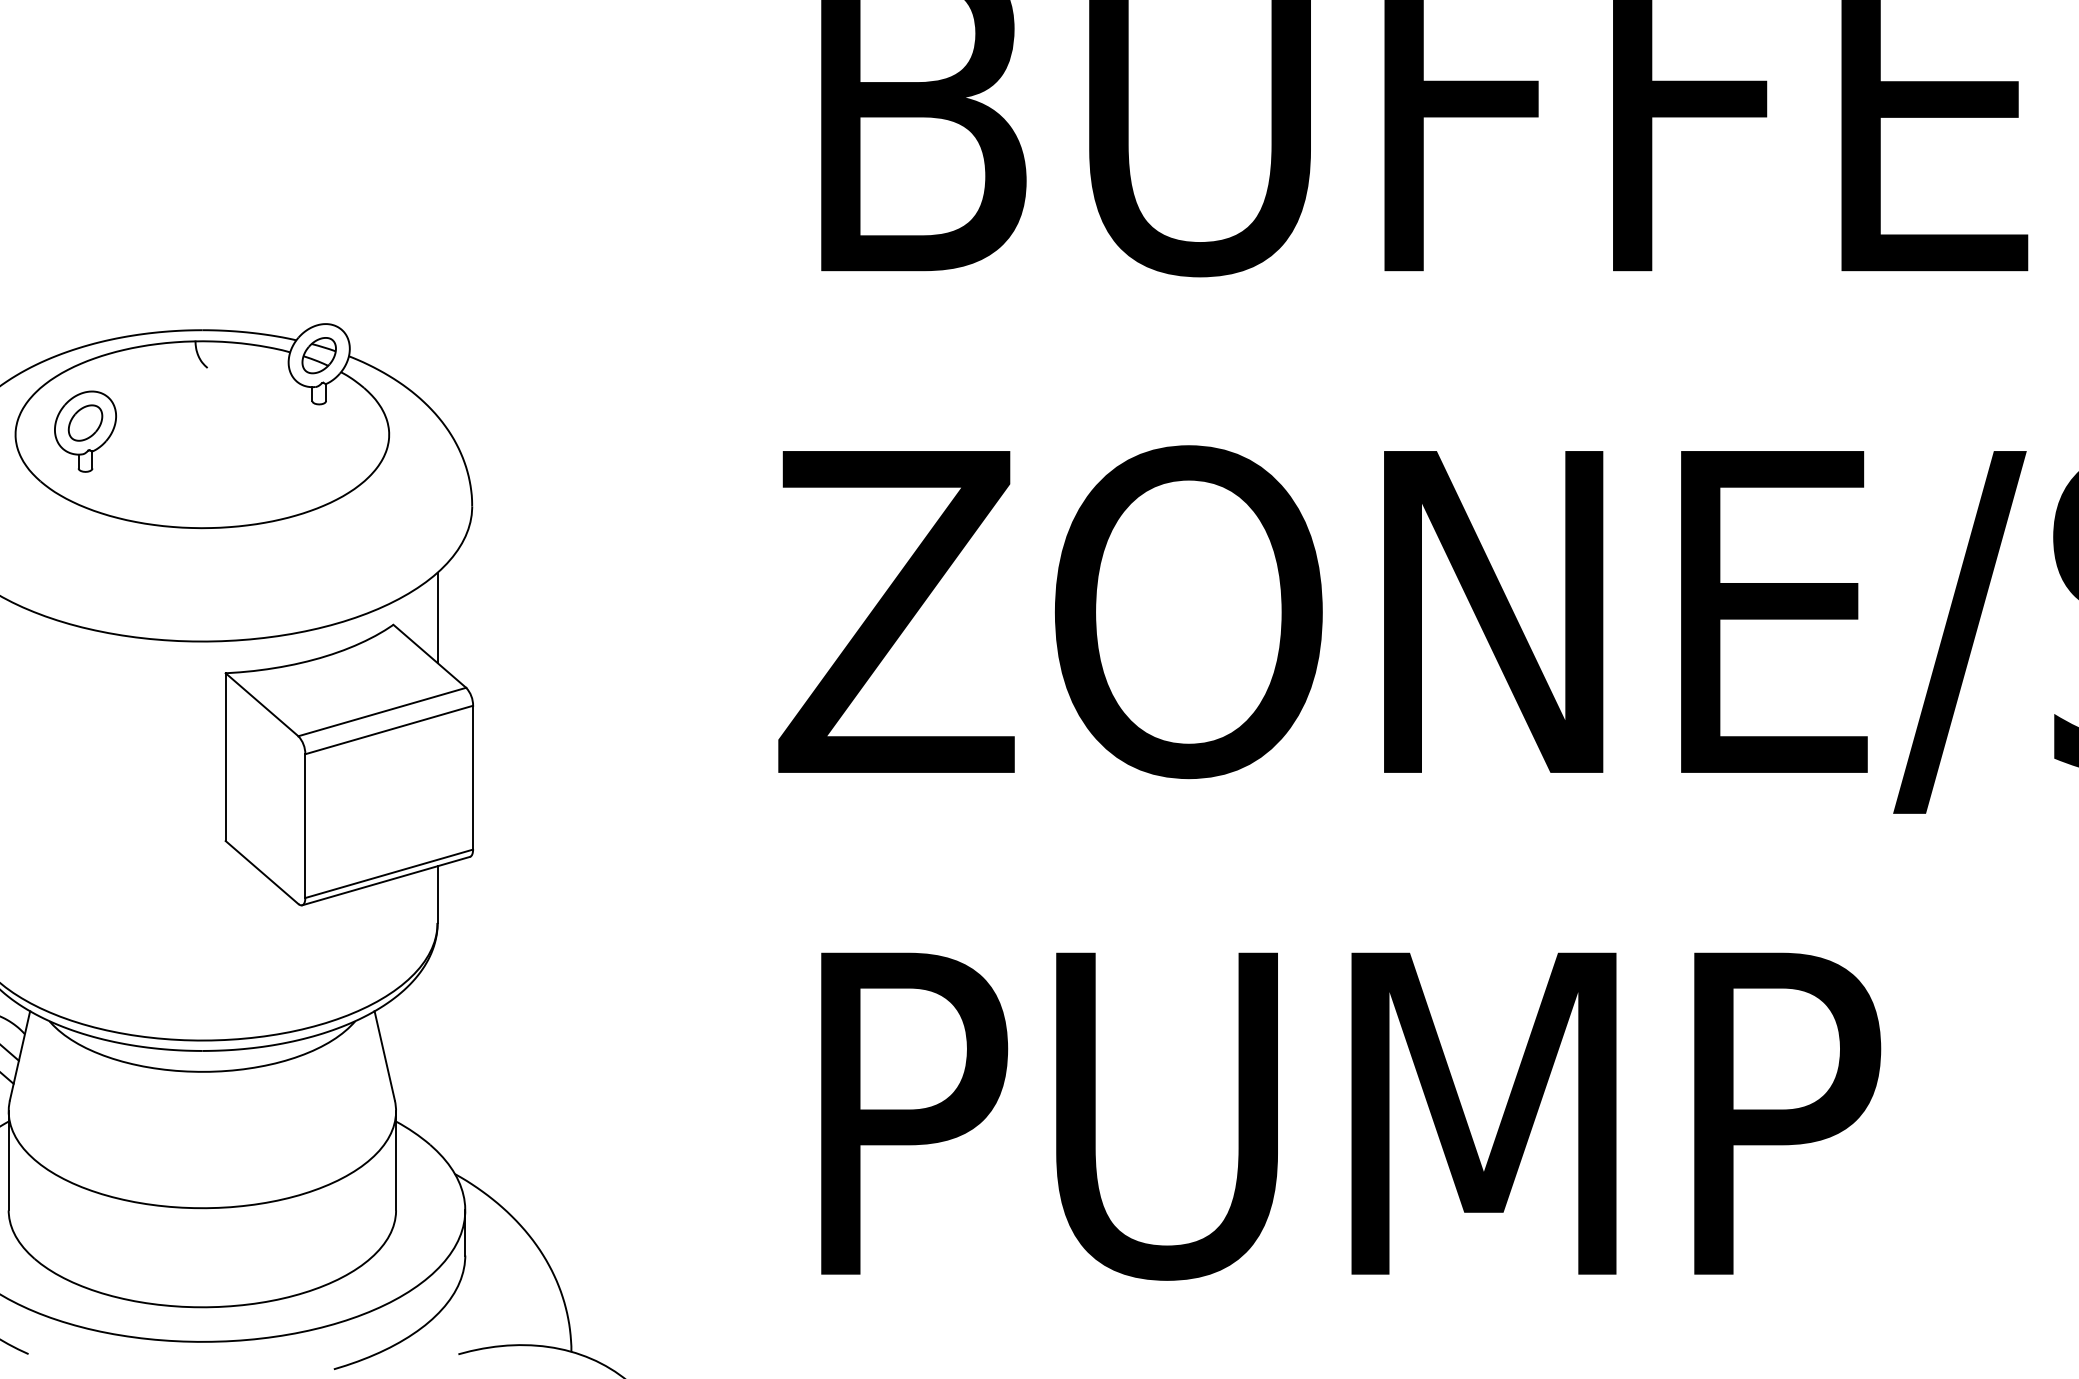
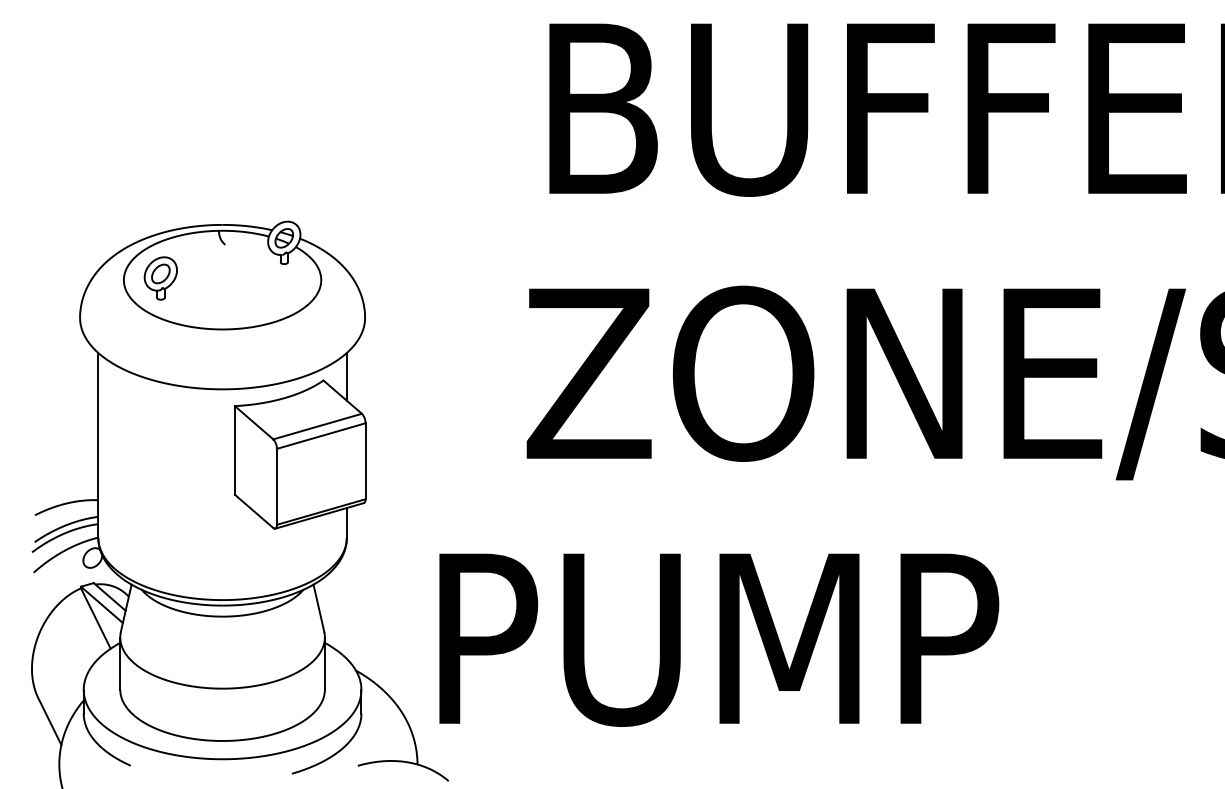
text: (1351, 1115) -> (719, 639), moved

